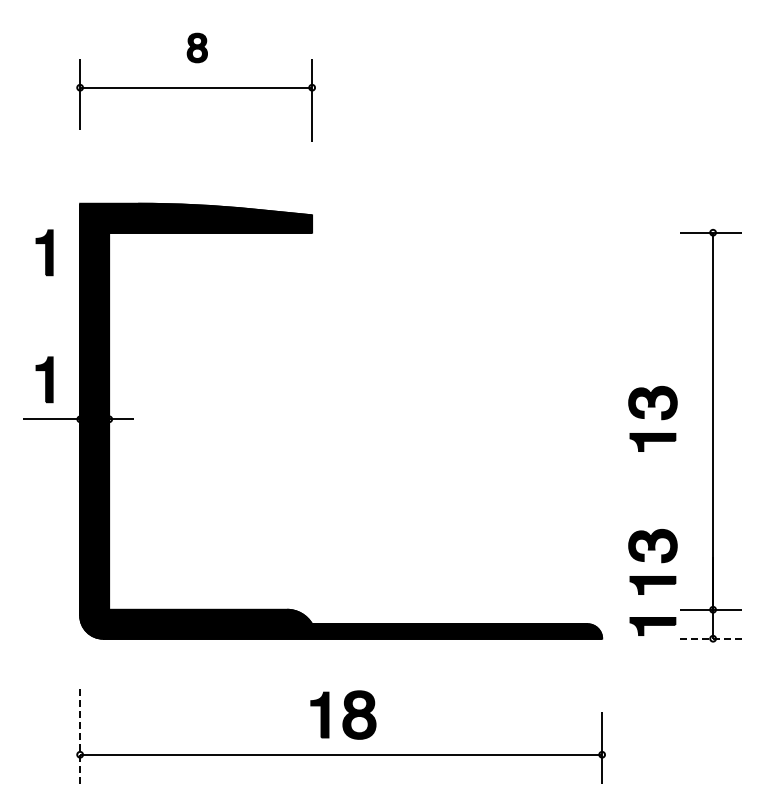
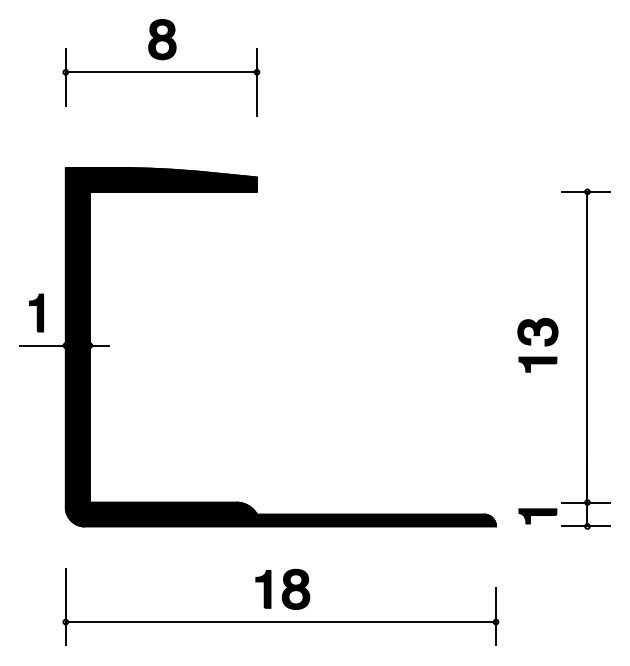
part: (197, 47) -> (162, 39), size x1.67
part: (44, 252) -> (36, 208), removed
part: (644, 561) -> (530, 462), removed
line: (711, 638) -> (586, 526), dashed -> solid
line: (80, 736) -> (66, 607), dashed -> solid

